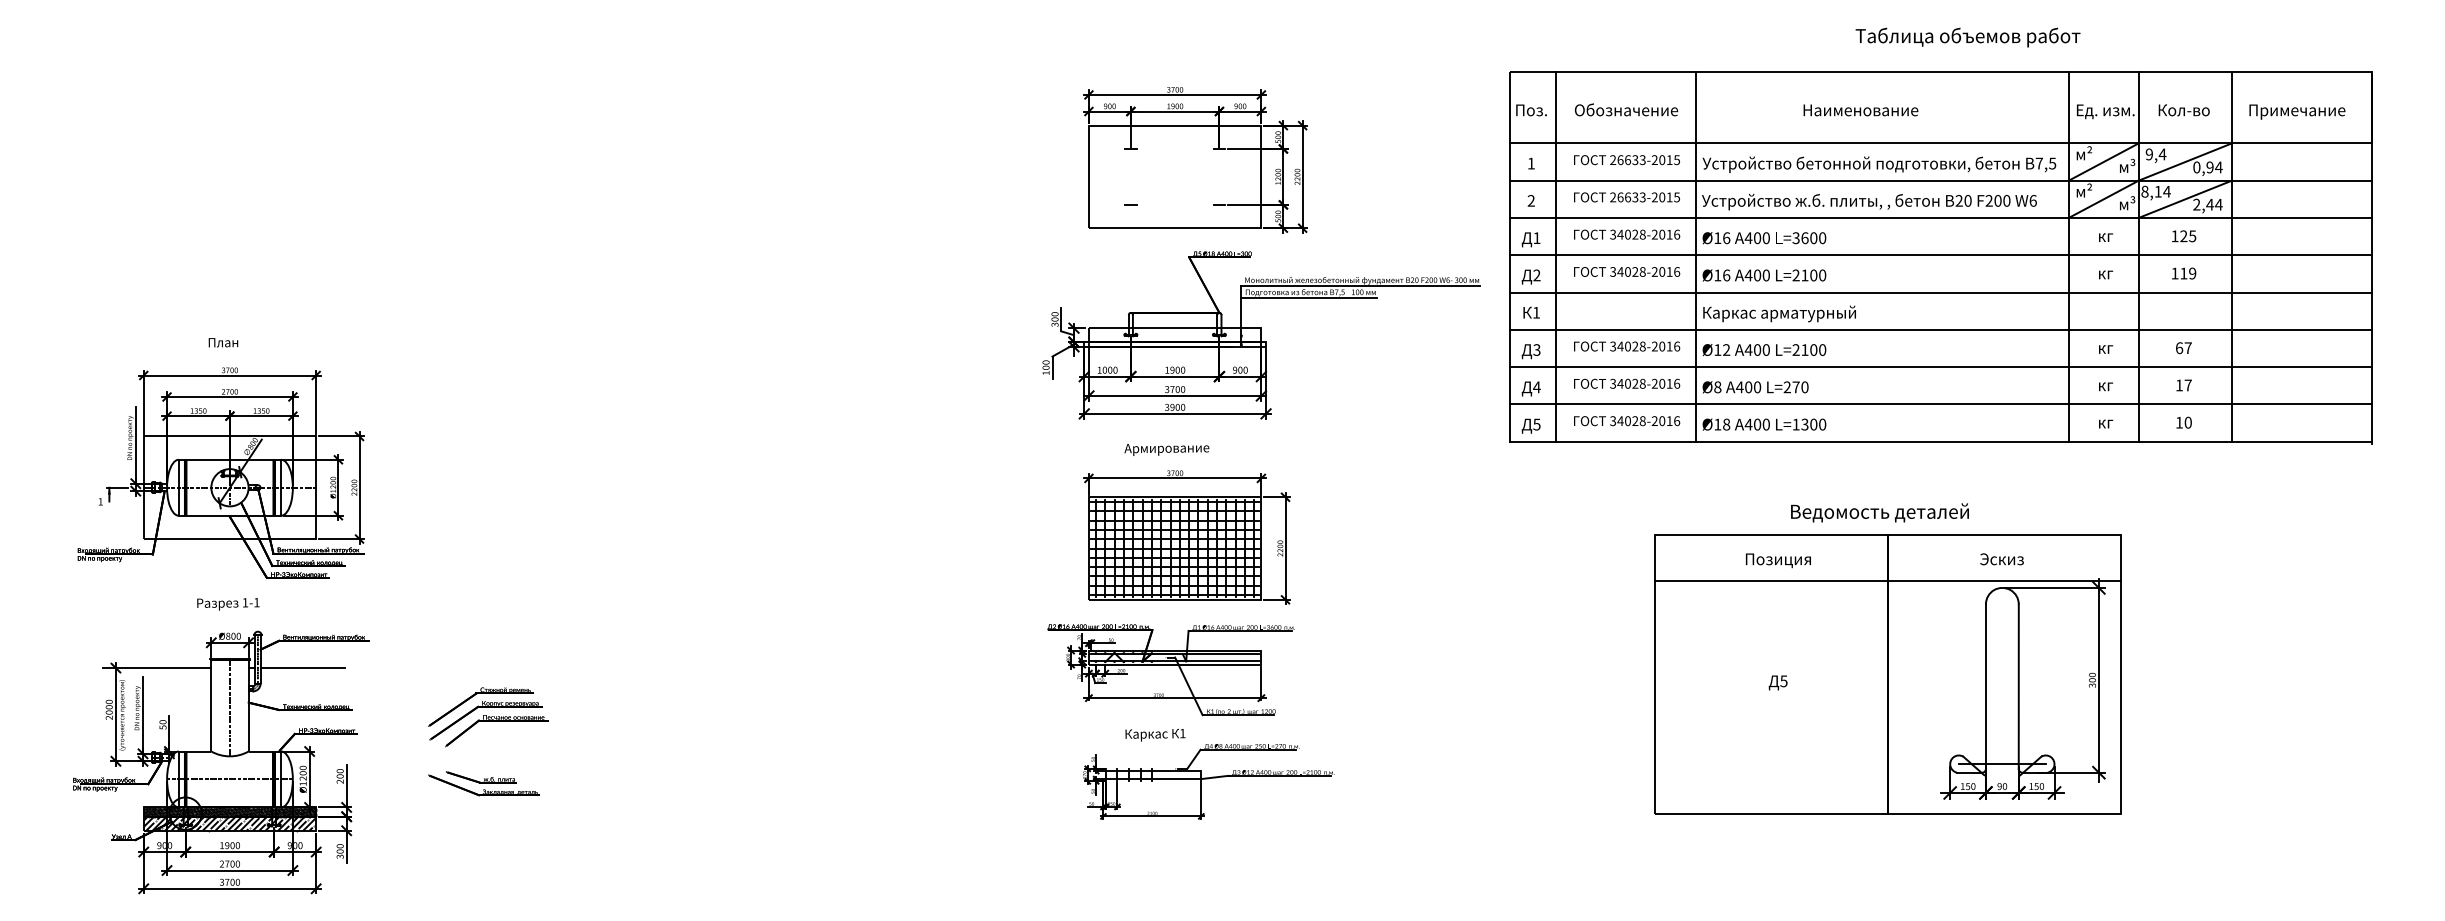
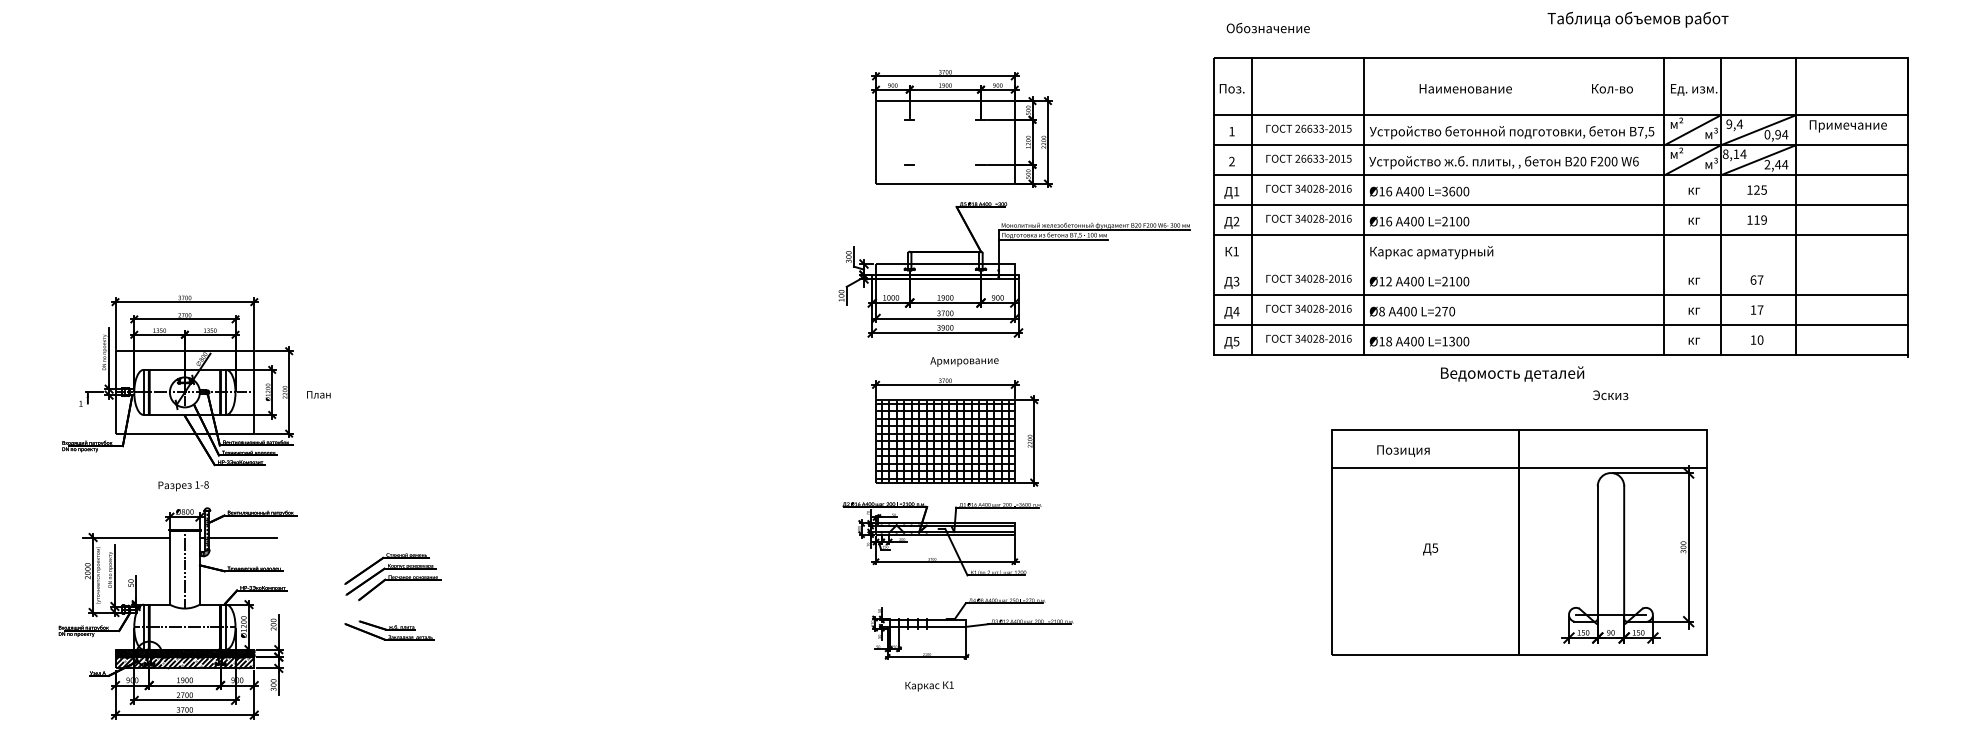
text: (1967, 37) -> (1637, 19), moved
text: (1626, 109) -> (1268, 27), moved
text: (1860, 110) -> (1465, 88), moved
text: (2183, 110) -> (1611, 88), moved
text: (2297, 111) -> (1848, 125), moved
line: (1940, 329) -> (1561, 265), removed
text: (223, 342) -> (318, 394), moved
text: (1166, 449) -> (964, 361), moved
text: (1879, 512) -> (1512, 373), moved
text: (2001, 559) -> (1610, 395), moved
text: (1778, 560) -> (1403, 450), moved
text: (256, 602) -> (206, 484), 1-1 -> 1-8
text: (1155, 734) -> (929, 685), moved

